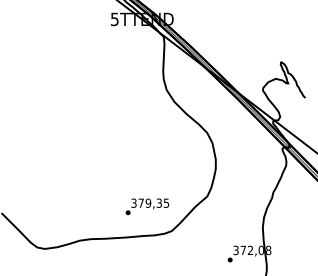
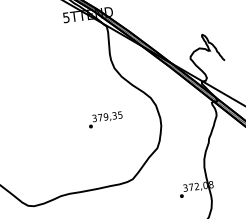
text: (147, 206) -> (105, 119), moved

